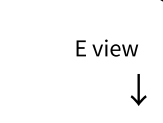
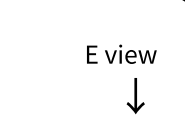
text: (138, 89) -> (135, 95), moved

